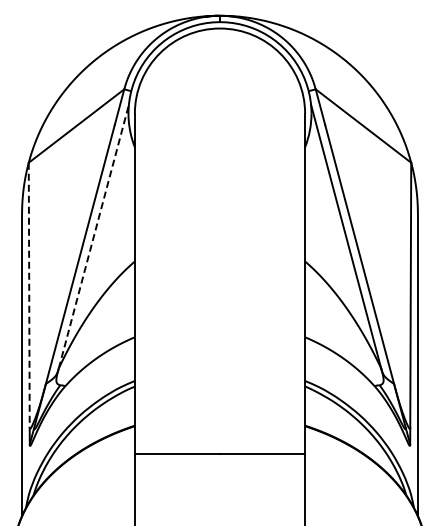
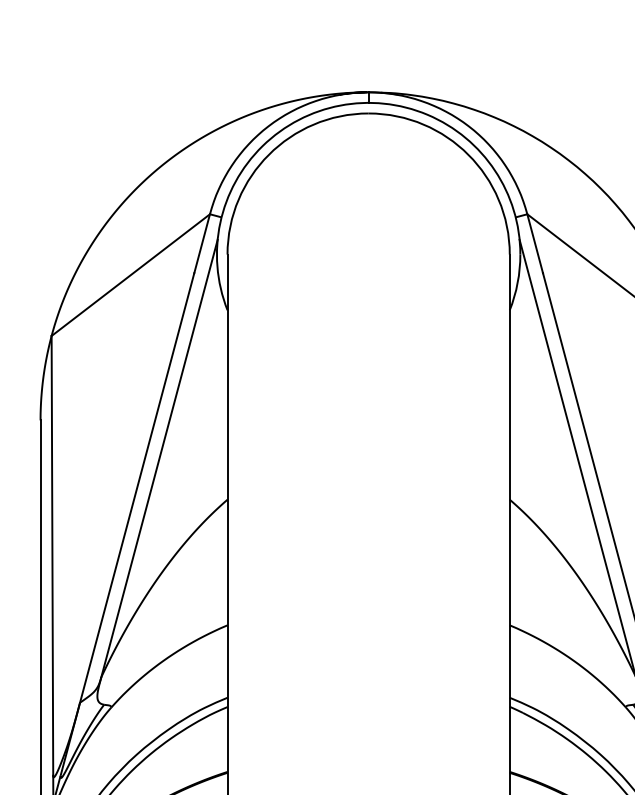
line: (93, 236) -> (158, 458), dashed -> solid
line: (29, 295) -> (52, 556), dashed -> solid

